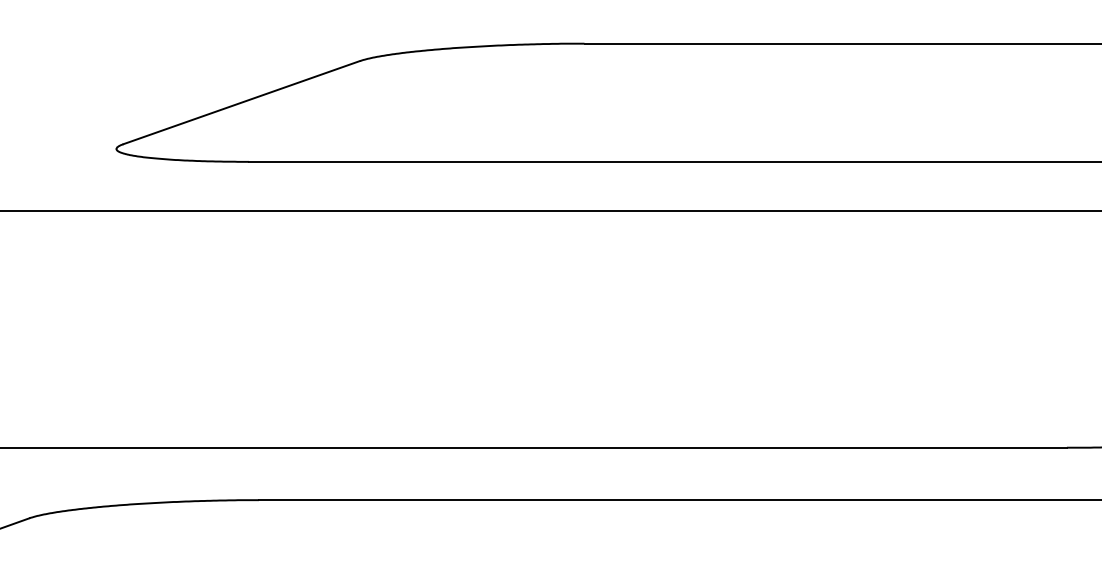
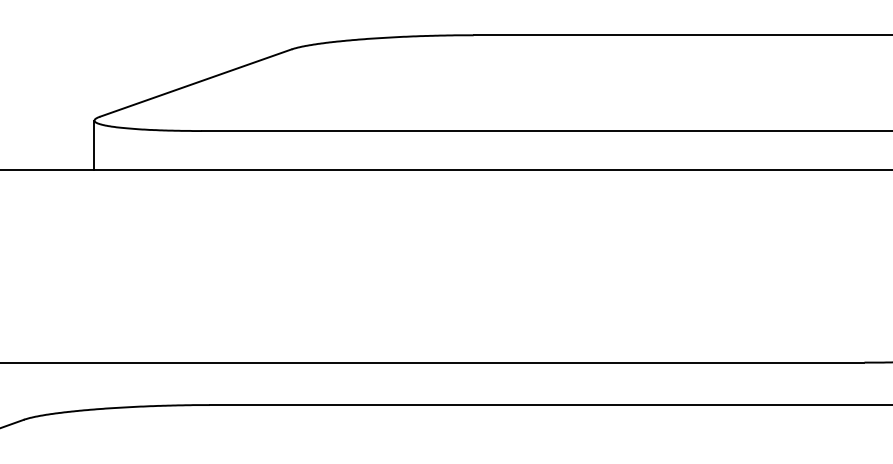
line: (116, 179) -> (94, 145), added

